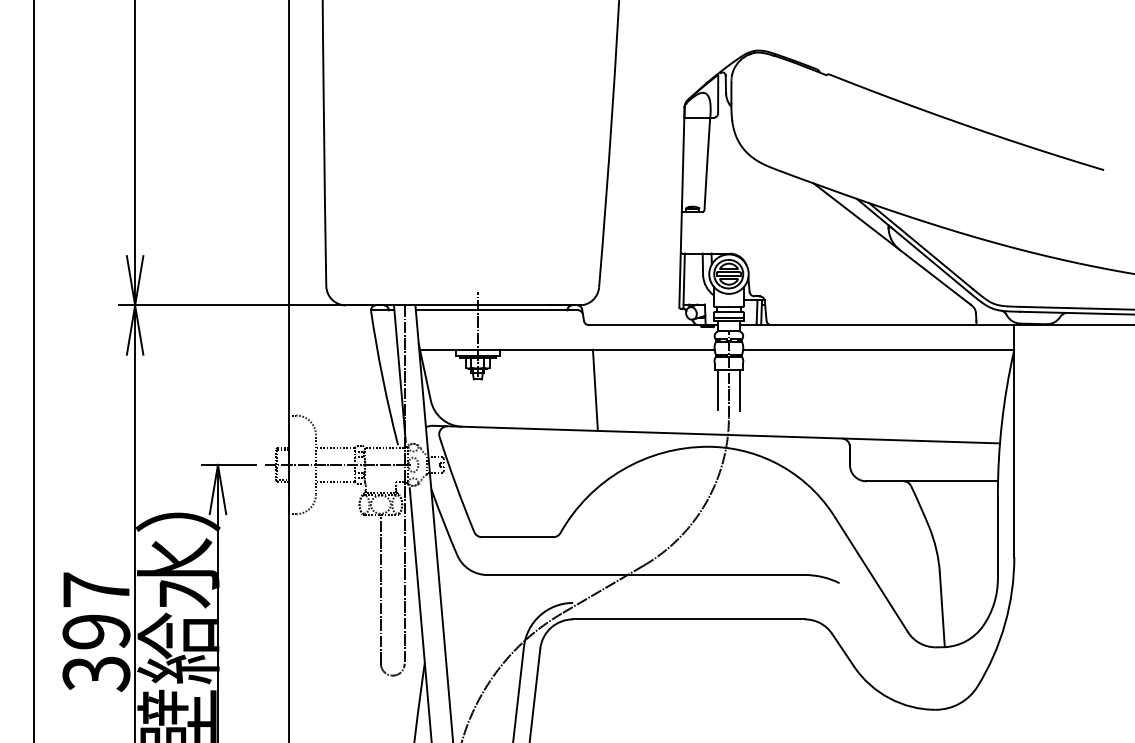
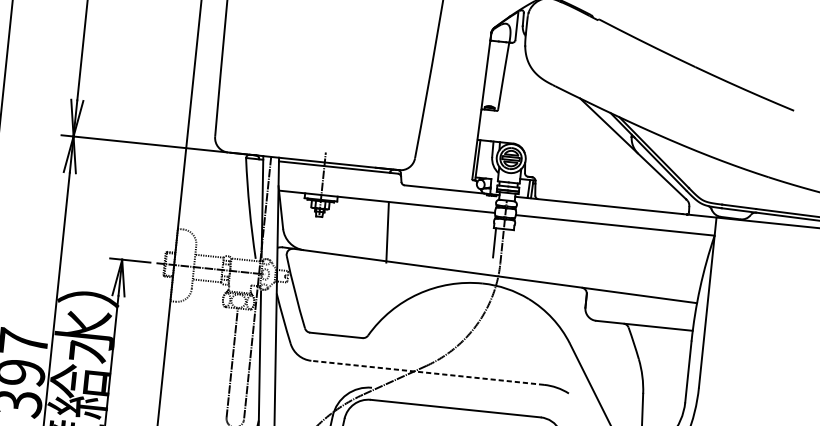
line: (594, 389) -> (386, 231), moved
line: (739, 390) -> (510, 244), removed
line: (646, 575) -> (427, 373), solid -> dashed

